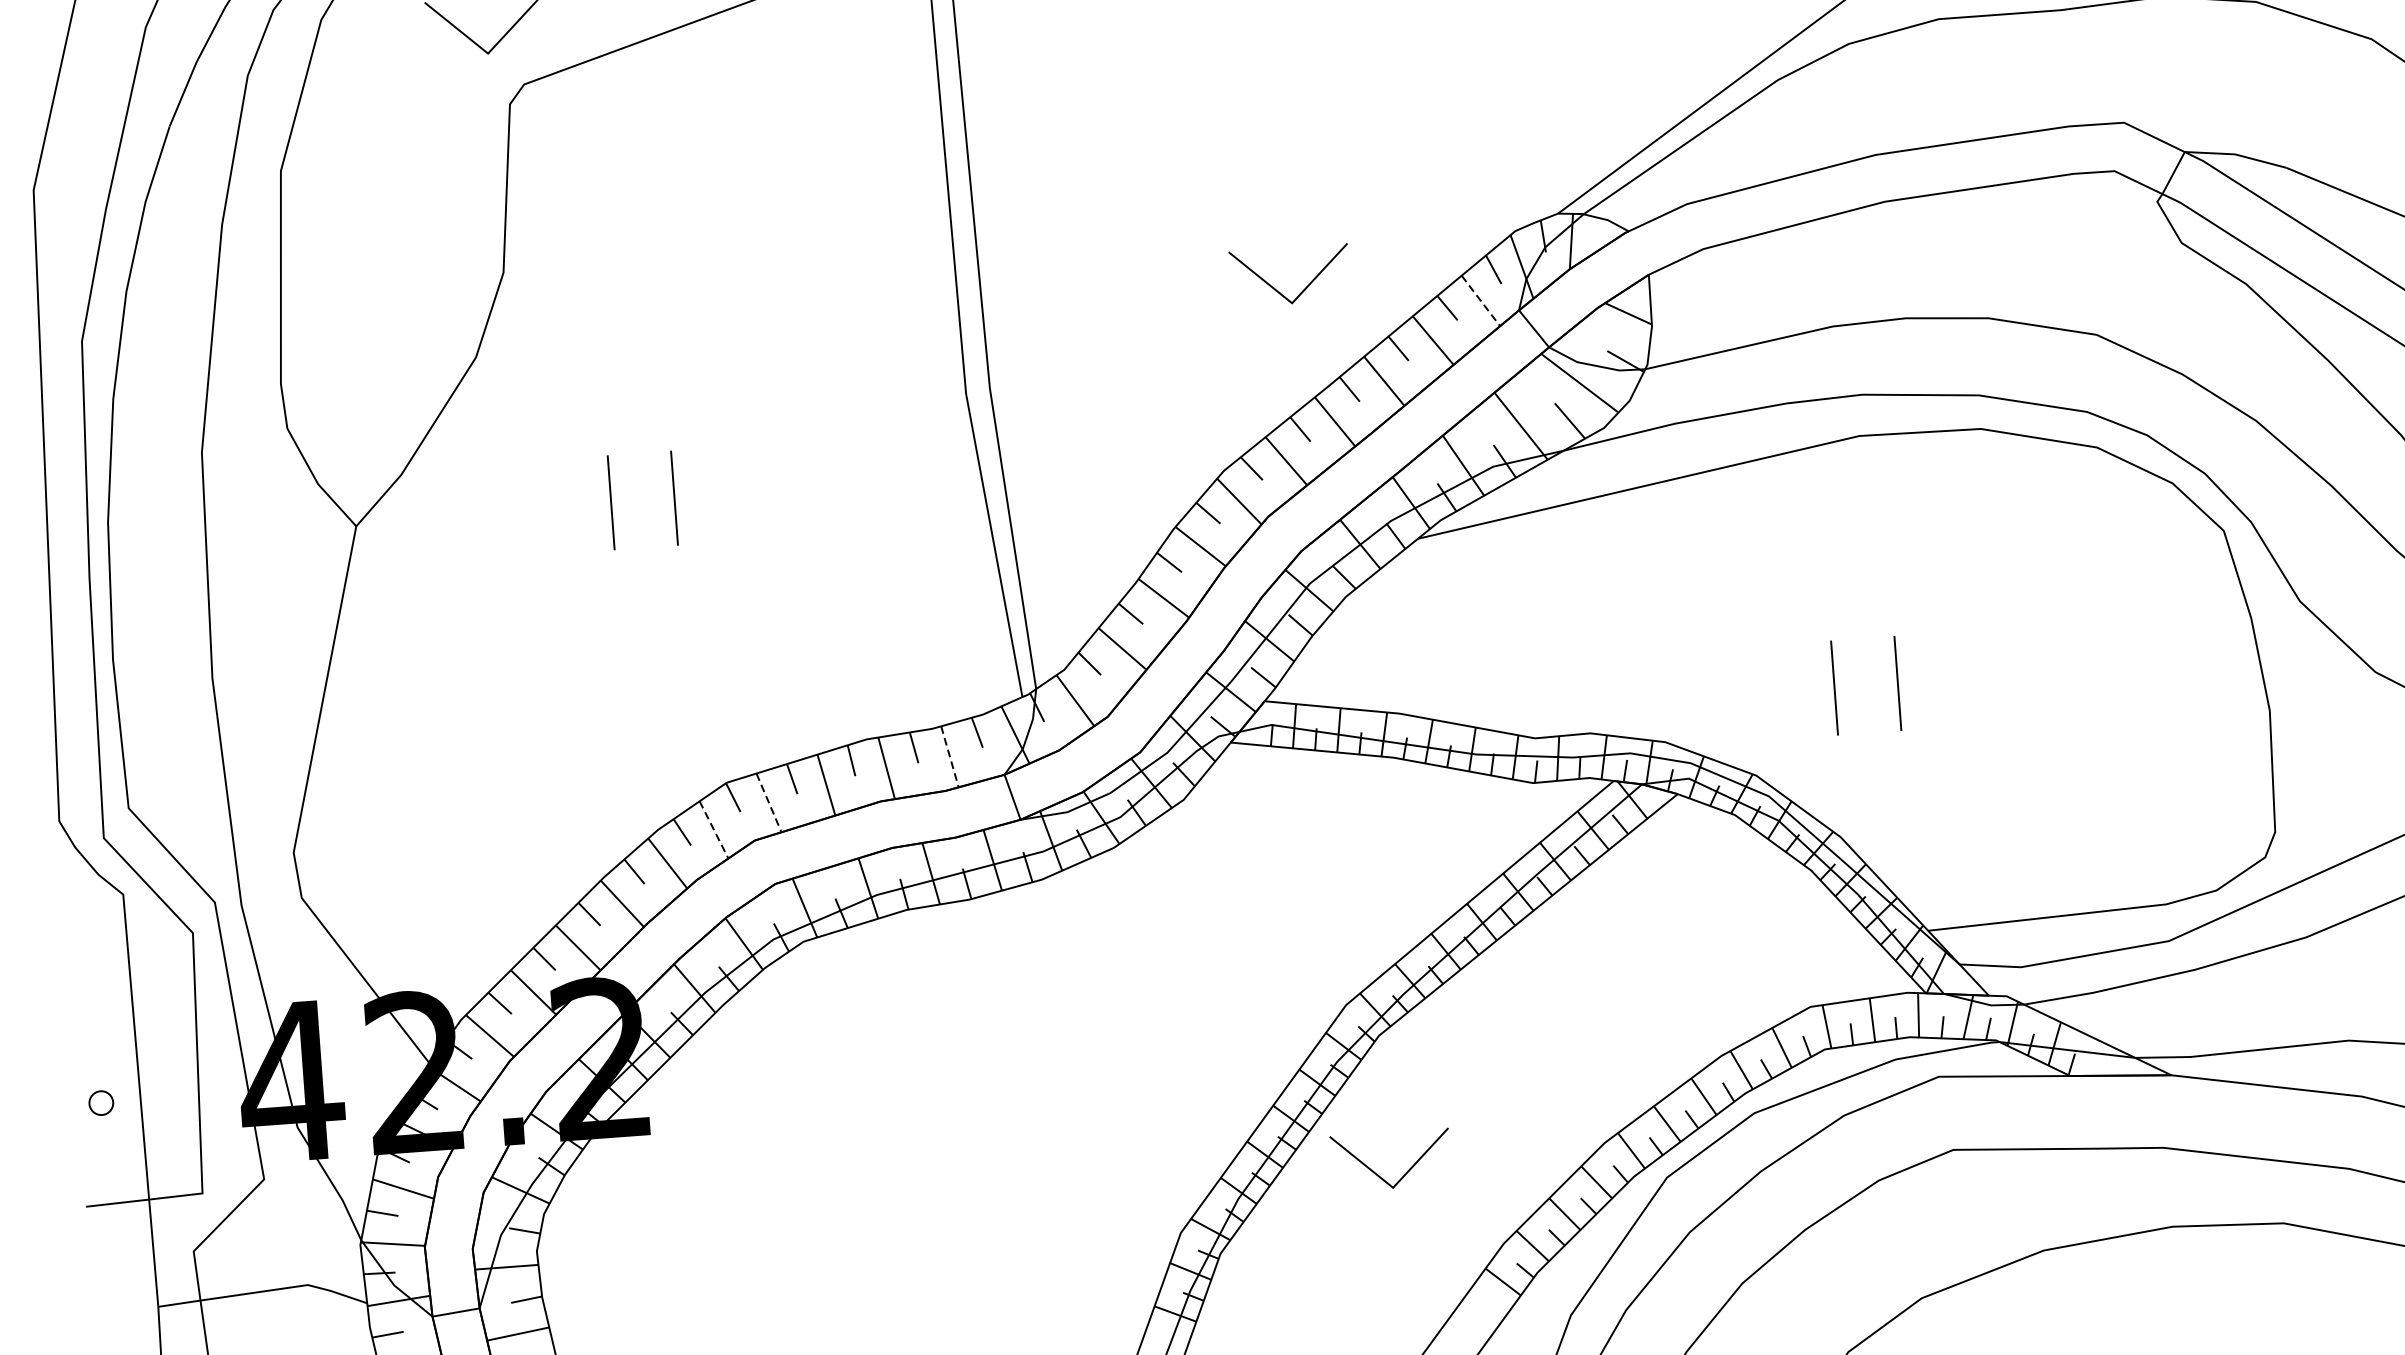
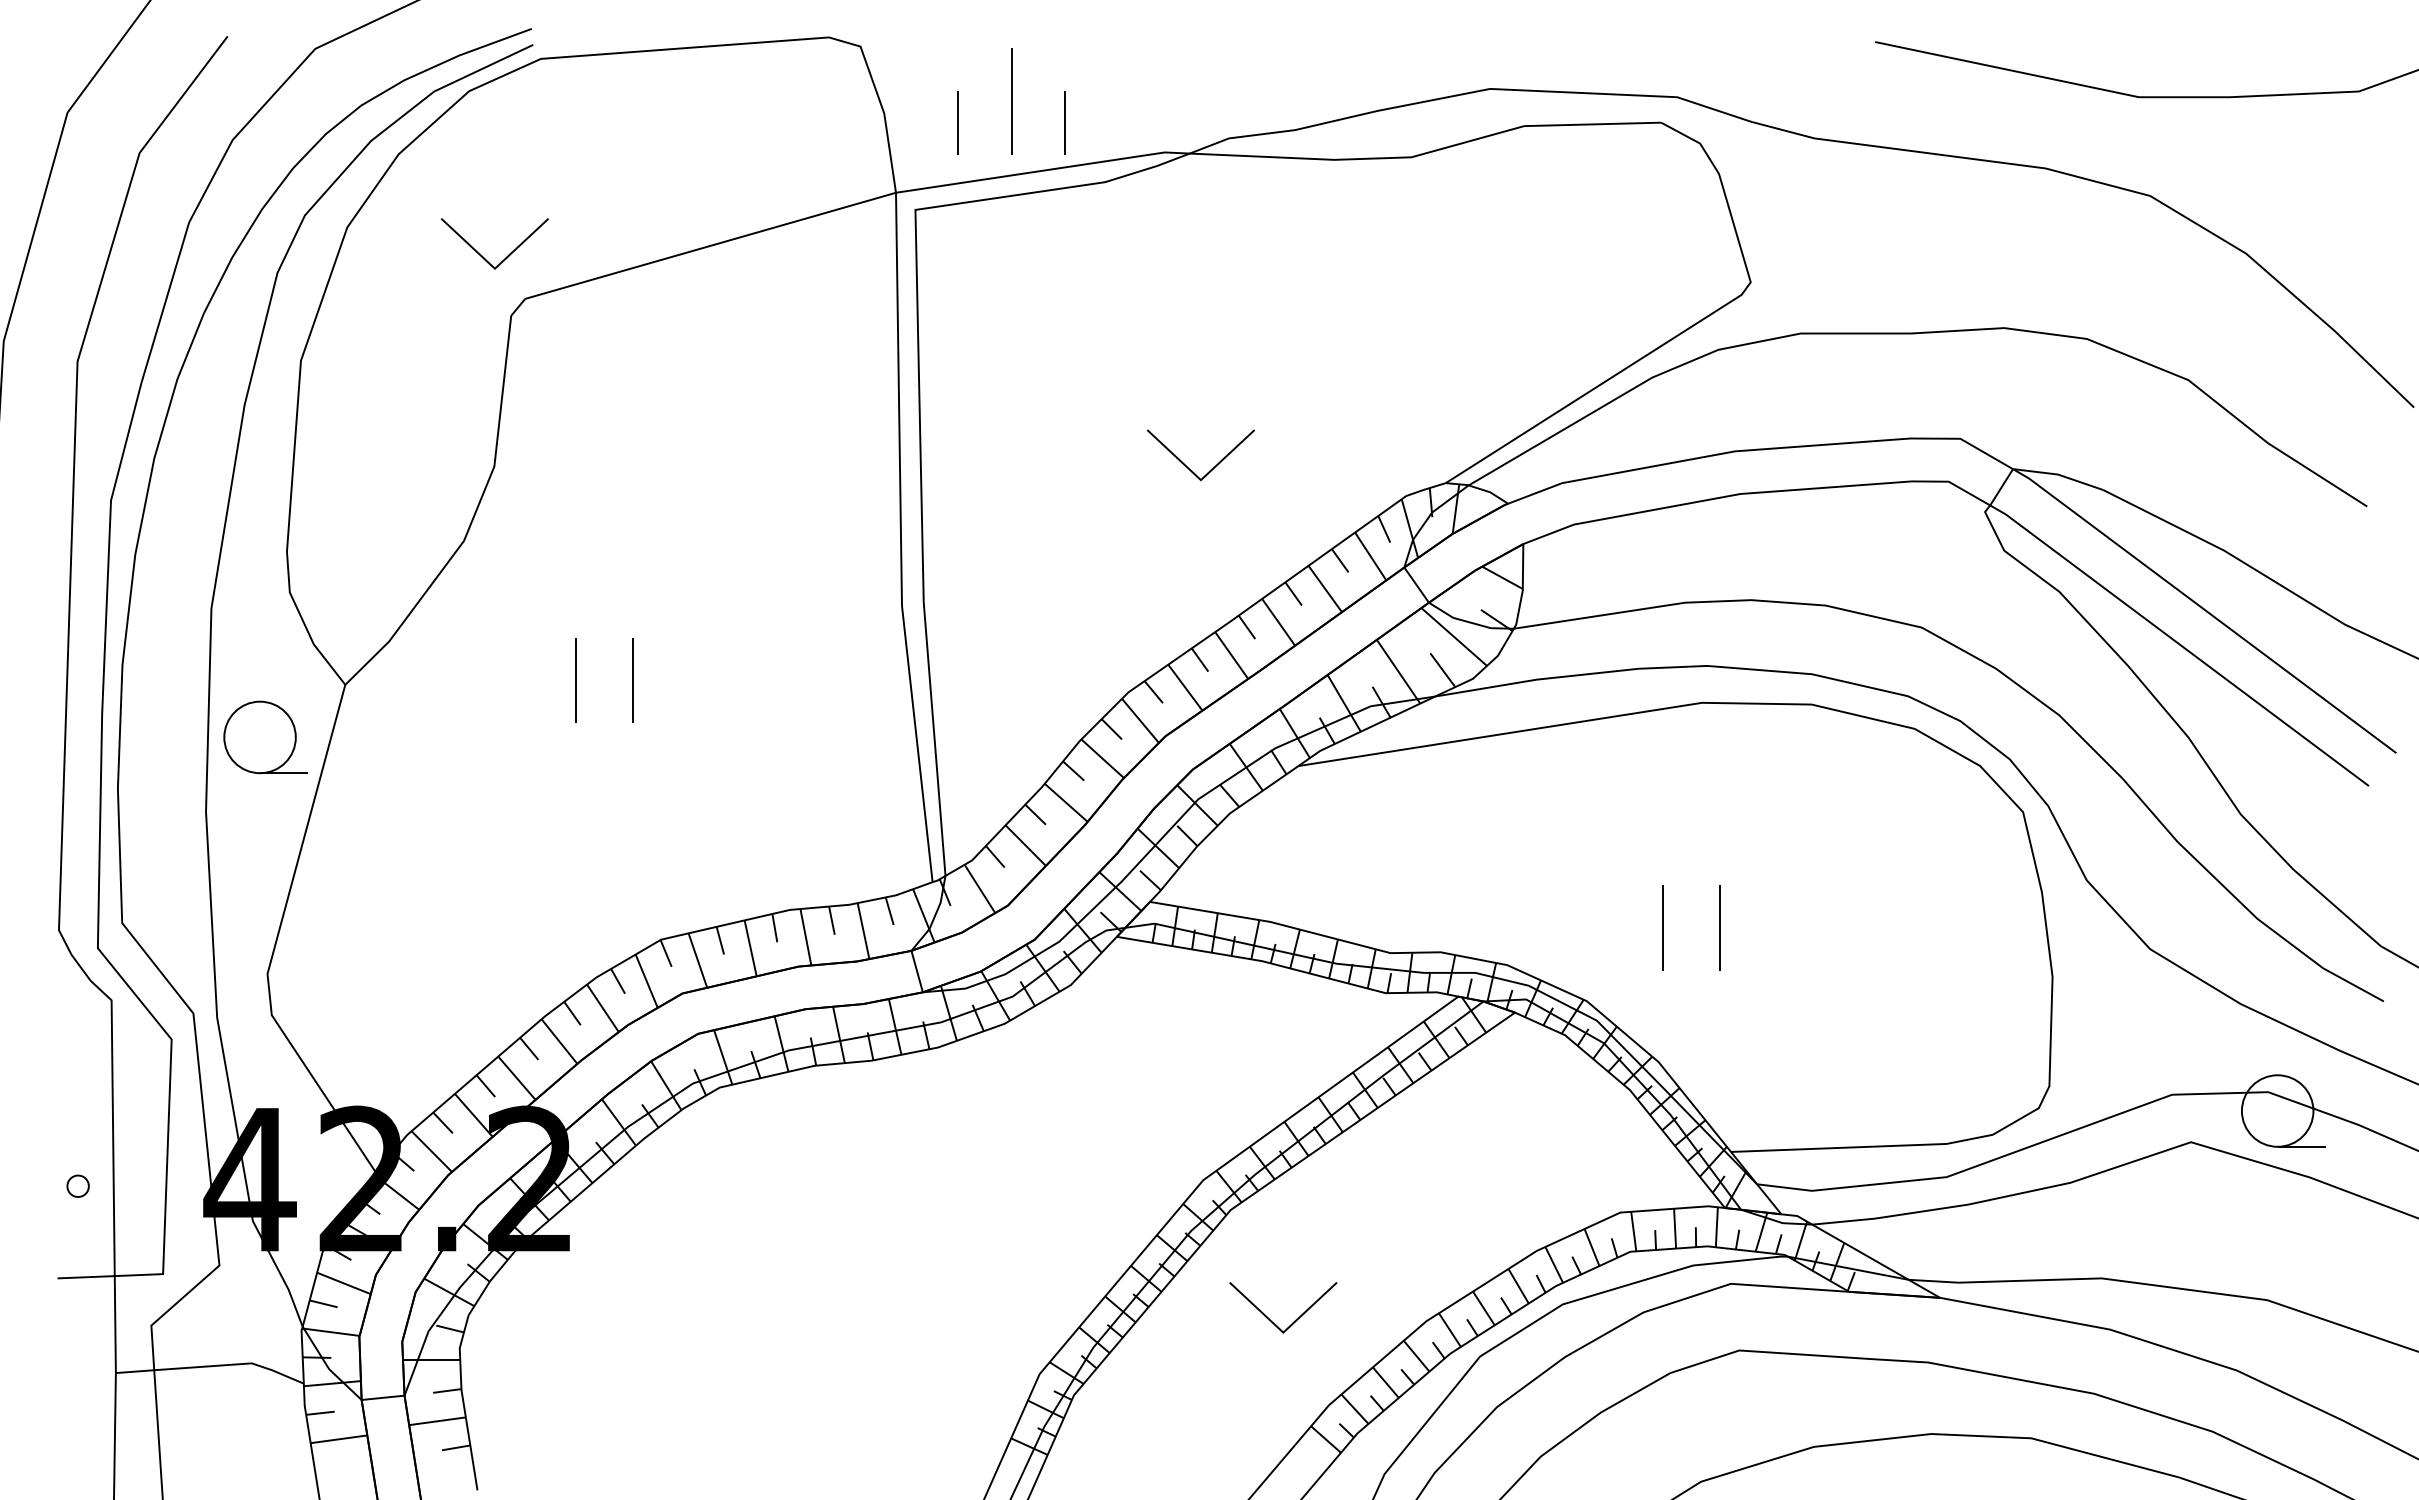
part: (1280, 292) -> (1191, 469), moved
line: (1480, 300) -> (1370, 556), dashed -> solid
part: (272, 591) -> (265, 737), added
line: (949, 757) -> (863, 931), dashed -> solid
line: (768, 802) -> (697, 960), dashed -> solid
line: (713, 830) -> (646, 981), dashed -> solid
part: (1405, 1172) -> (1295, 1319), moved

